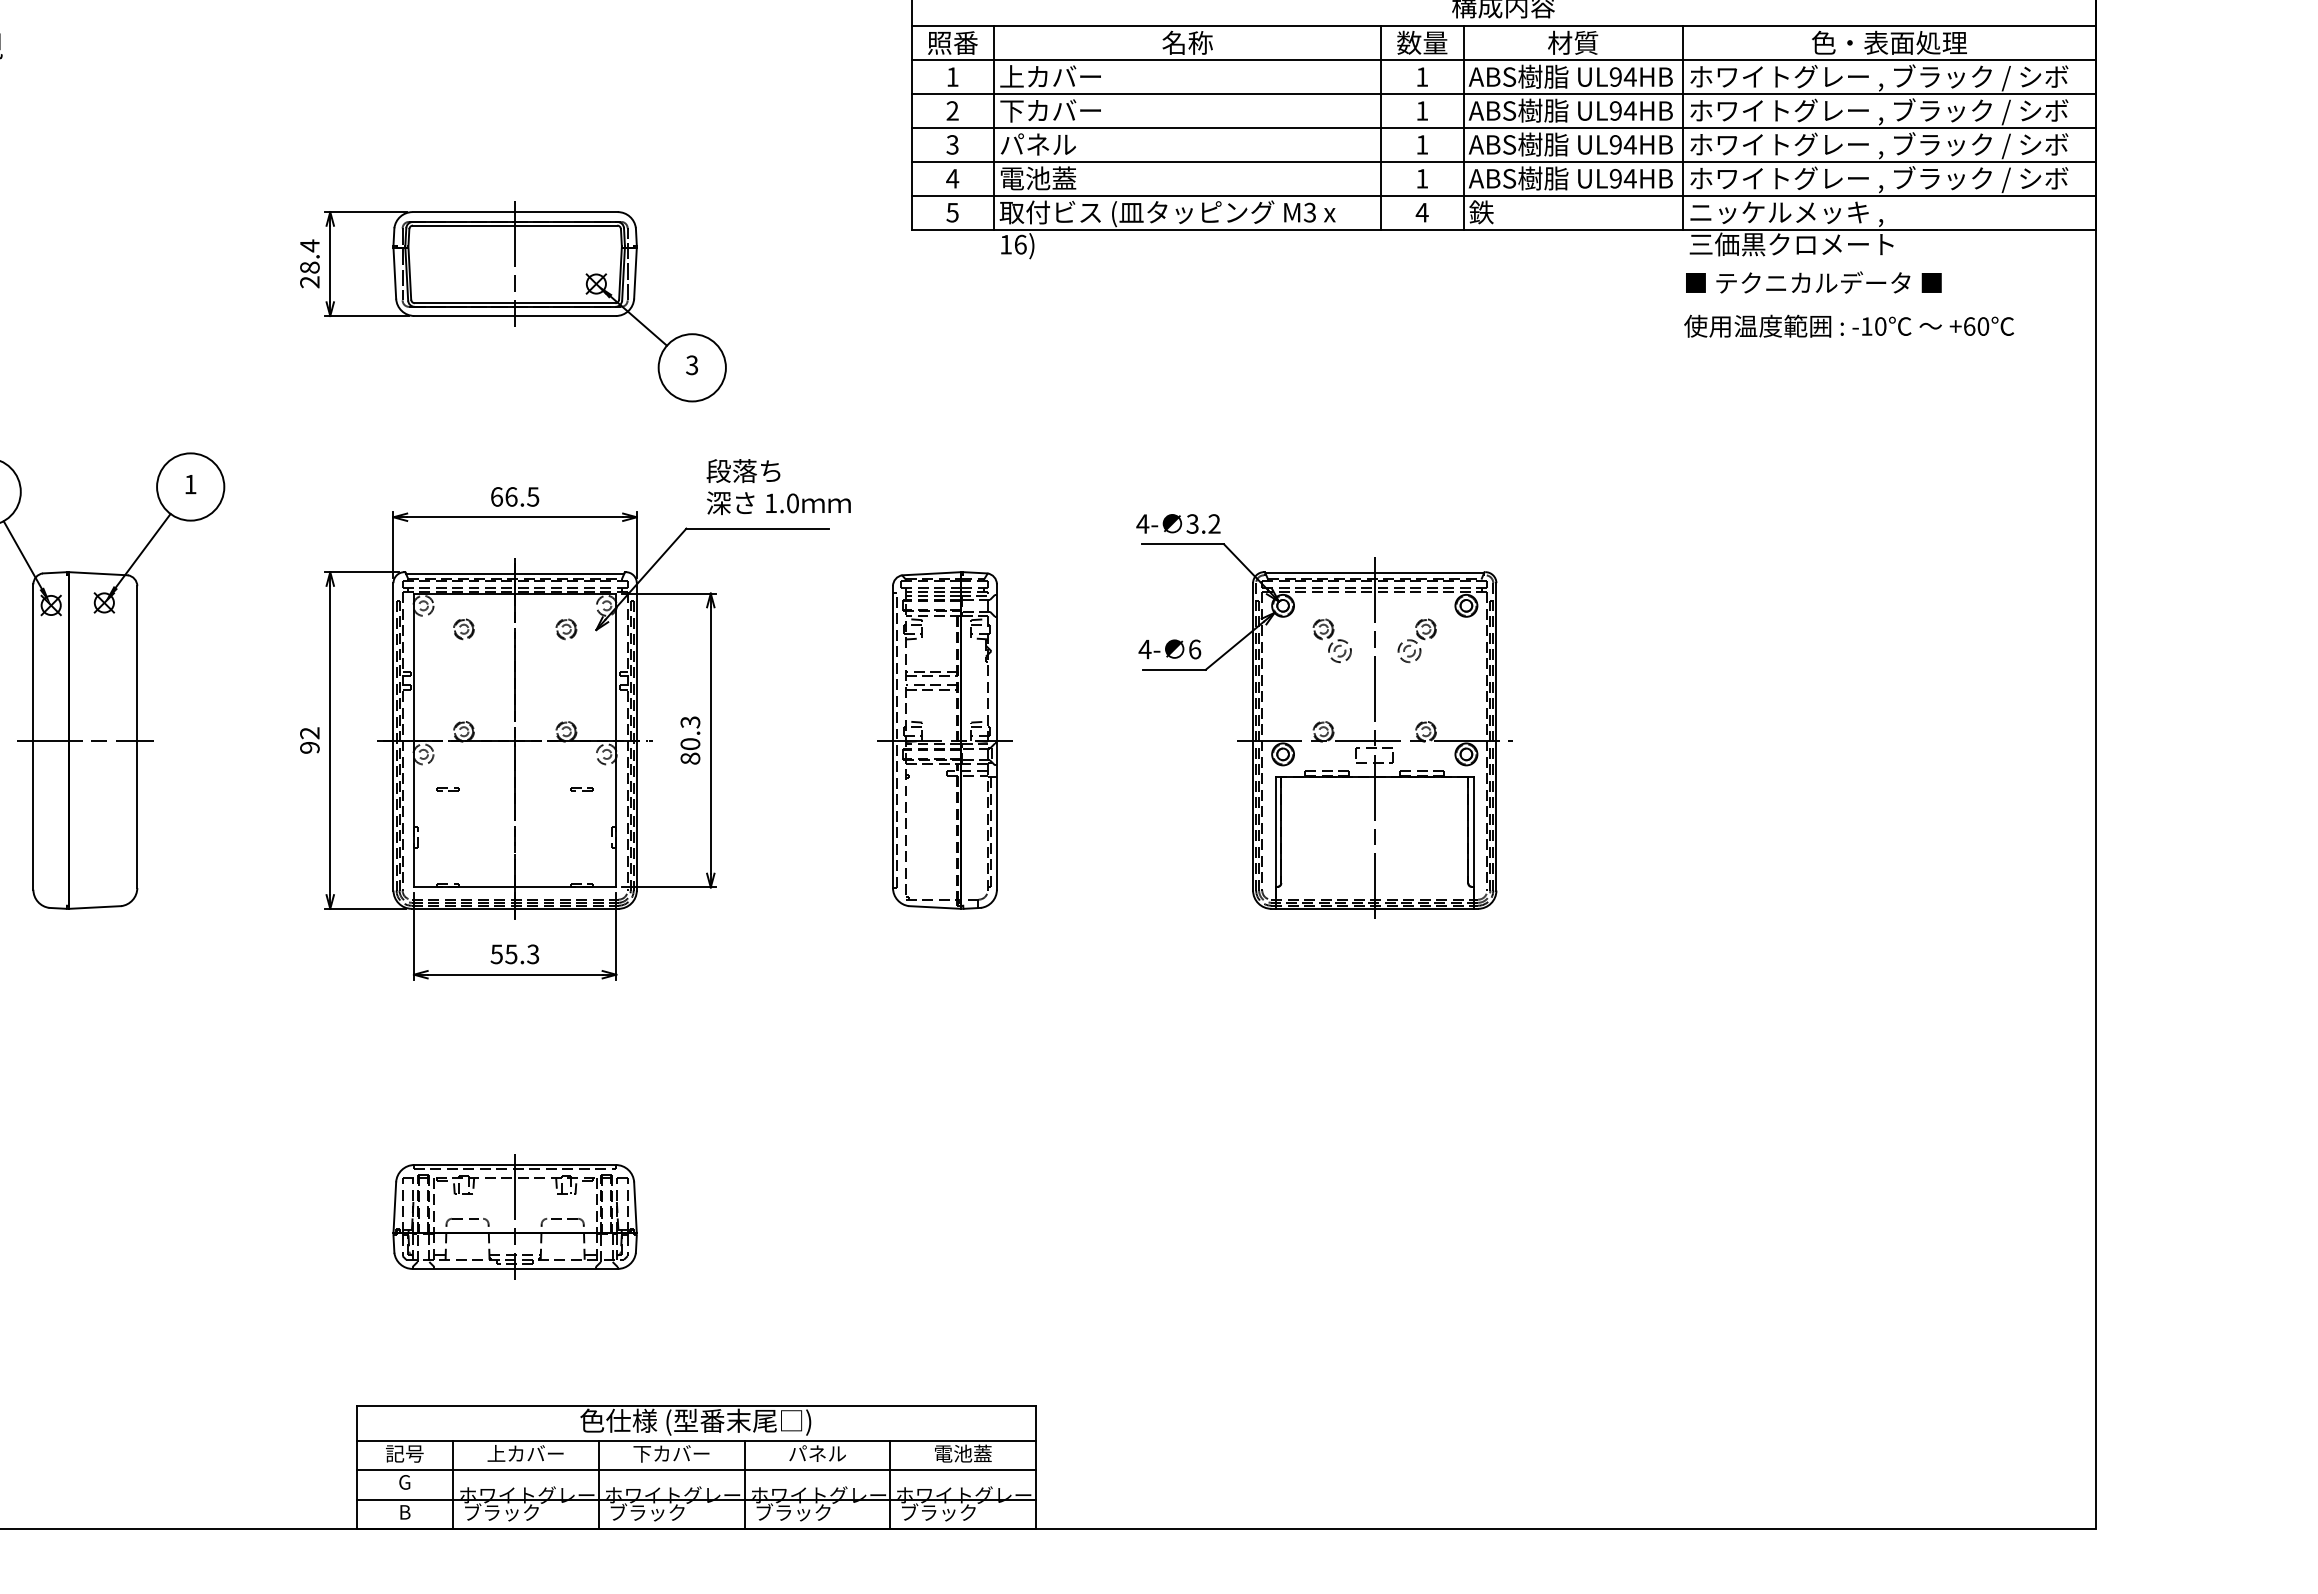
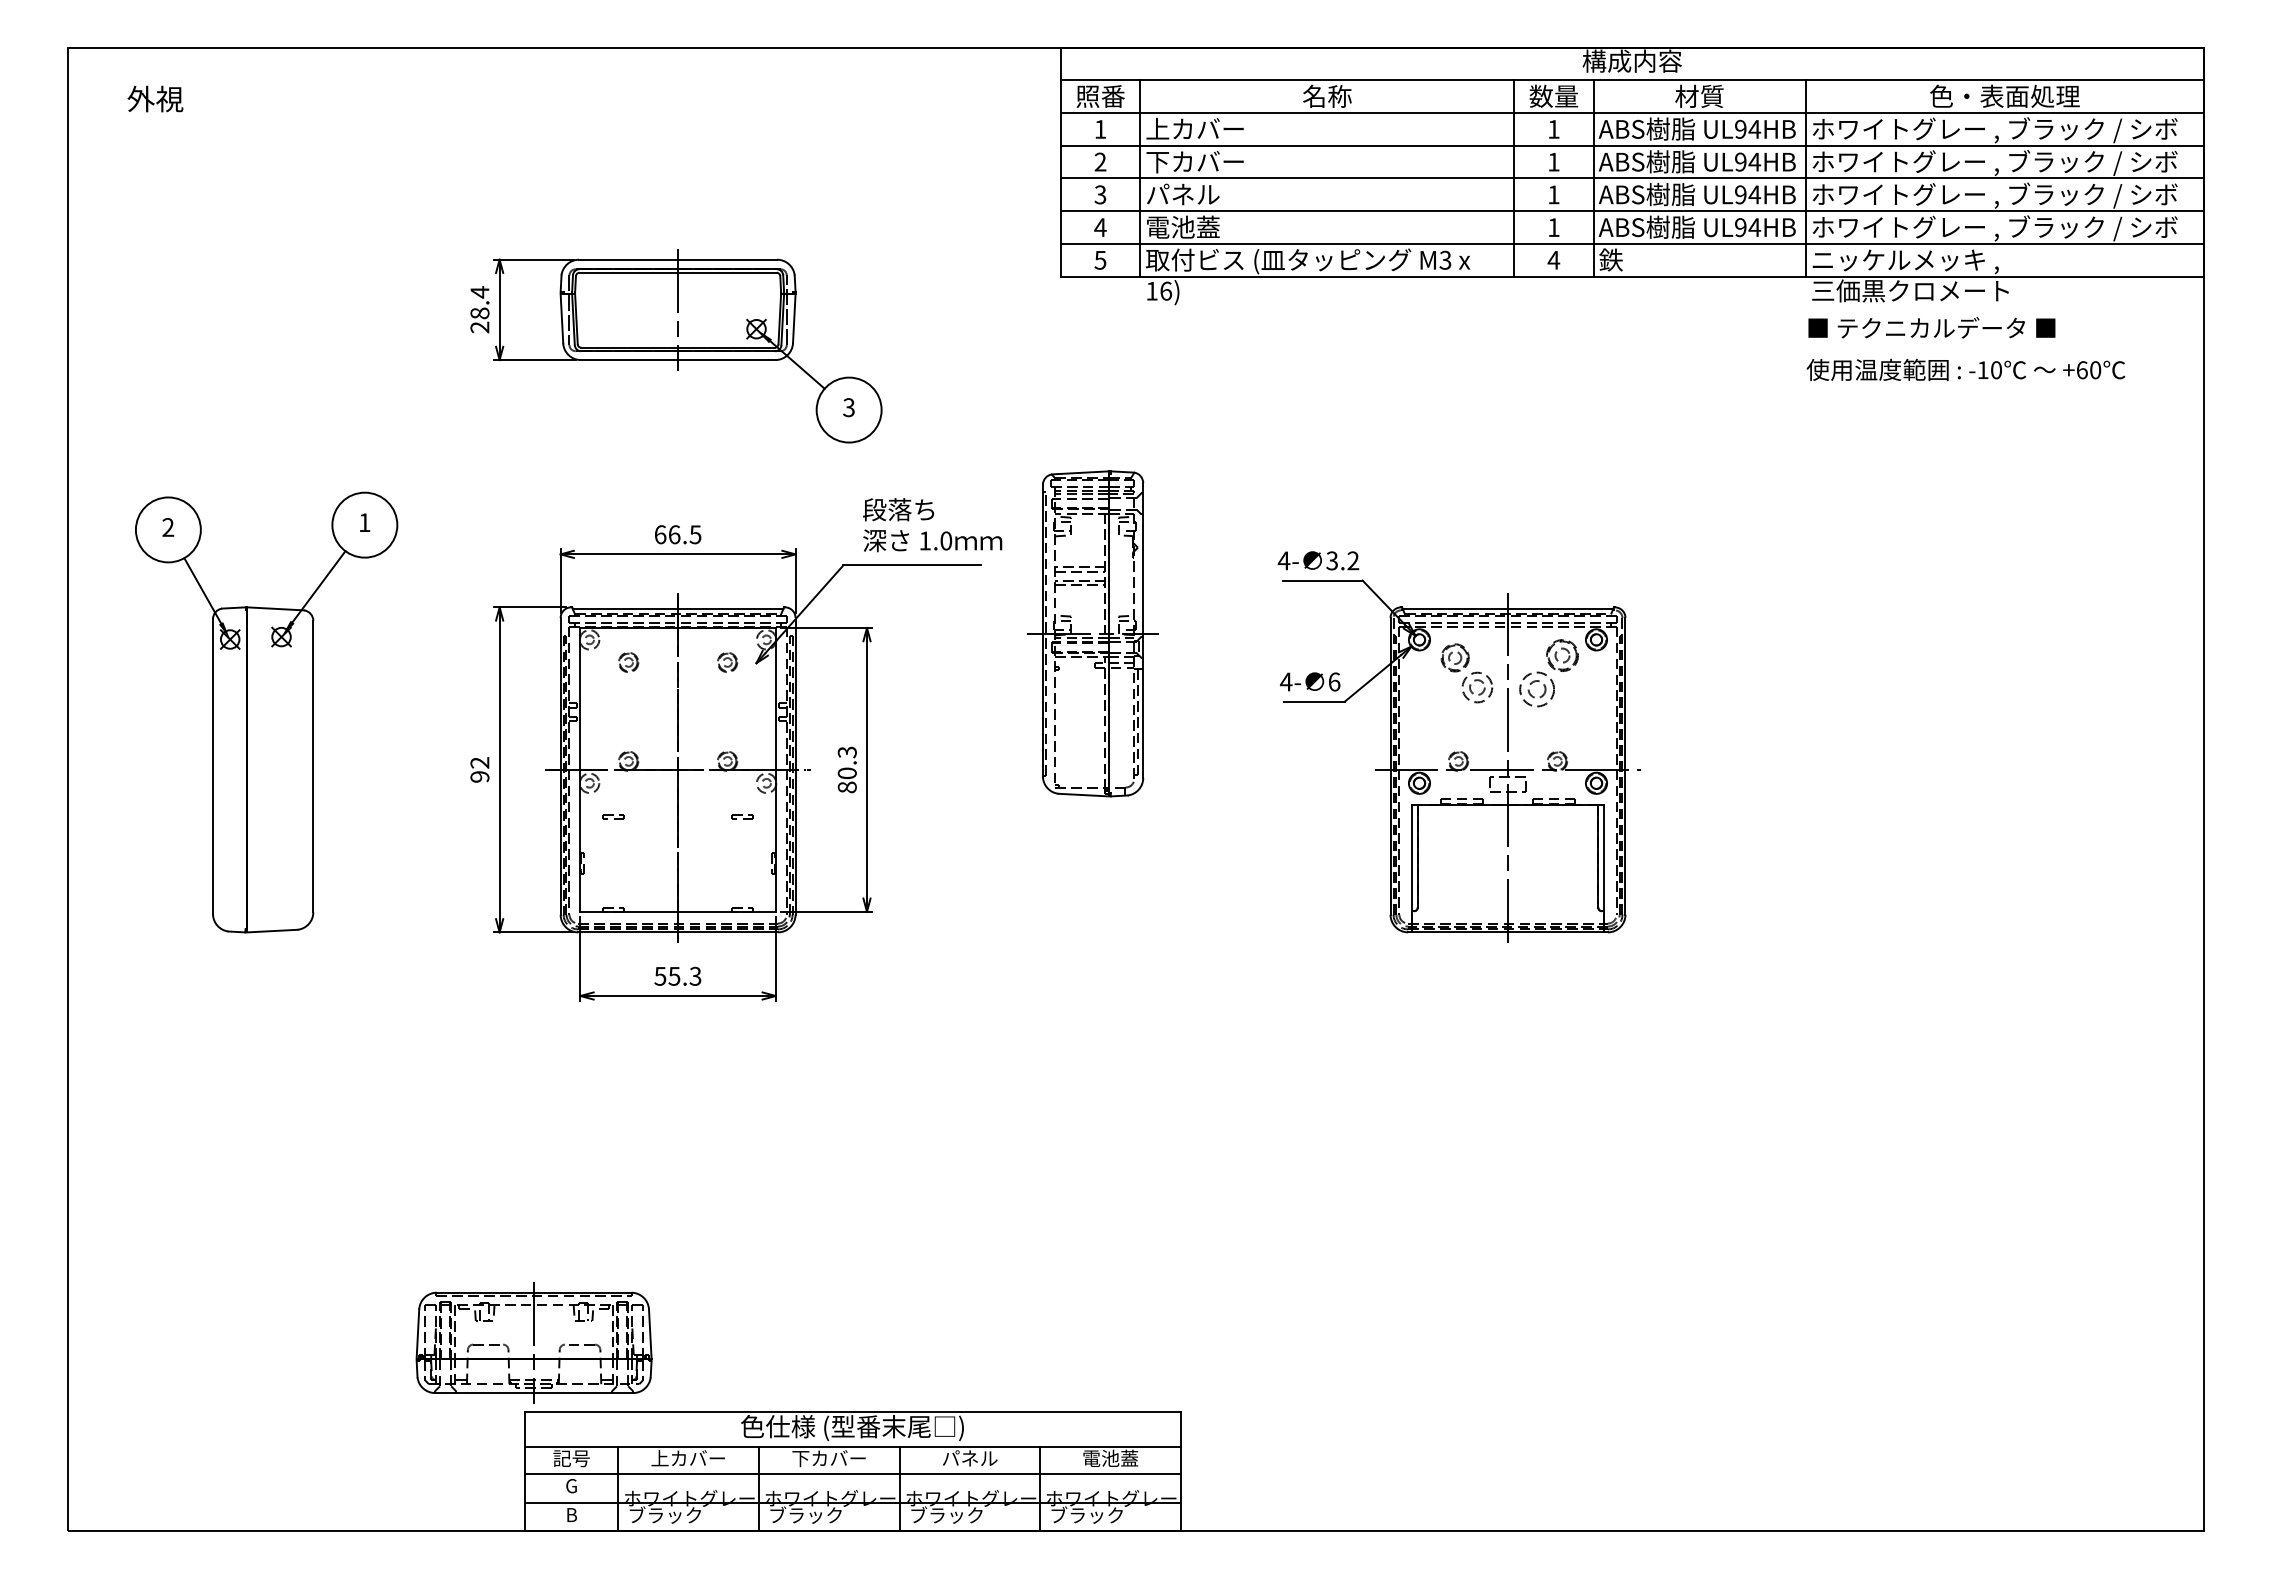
part: (1331, 640) -> (1466, 673), size x1.4
part: (1416, 640) -> (1548, 673), size x1.6
line: (85, 740) -> (263, 769), removed
part: (944, 740) -> (1092, 633), moved
part: (514, 1216) -> (533, 1342), moved

